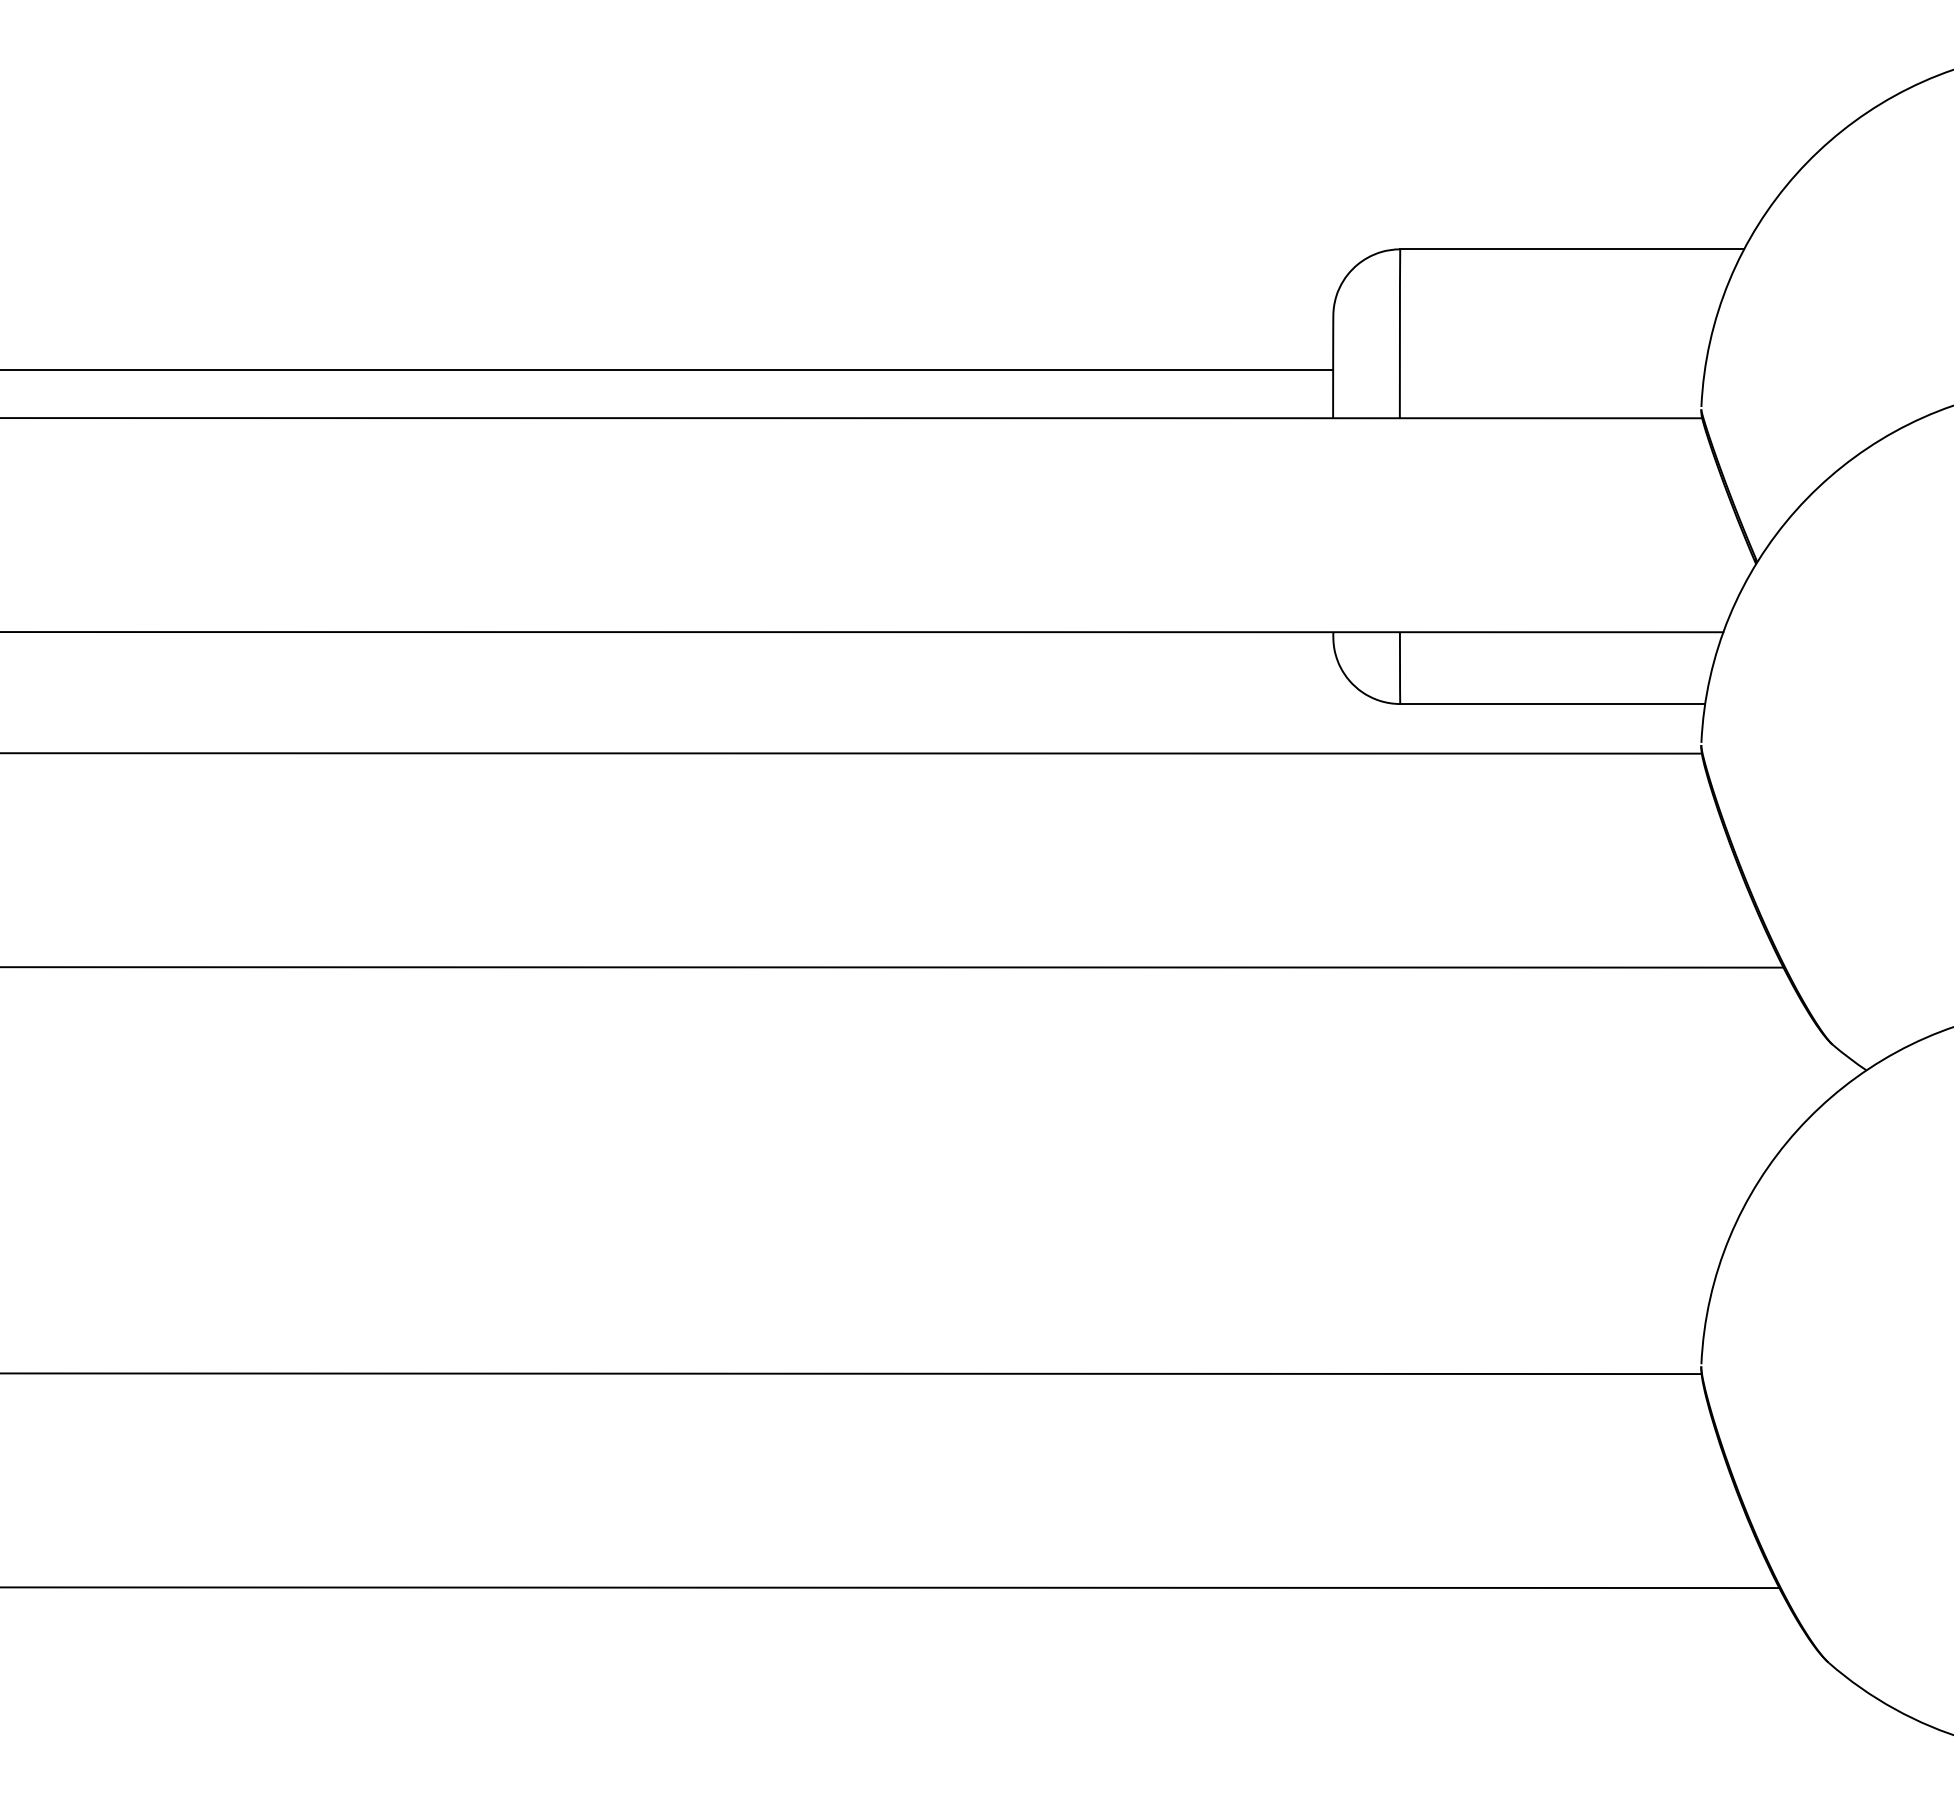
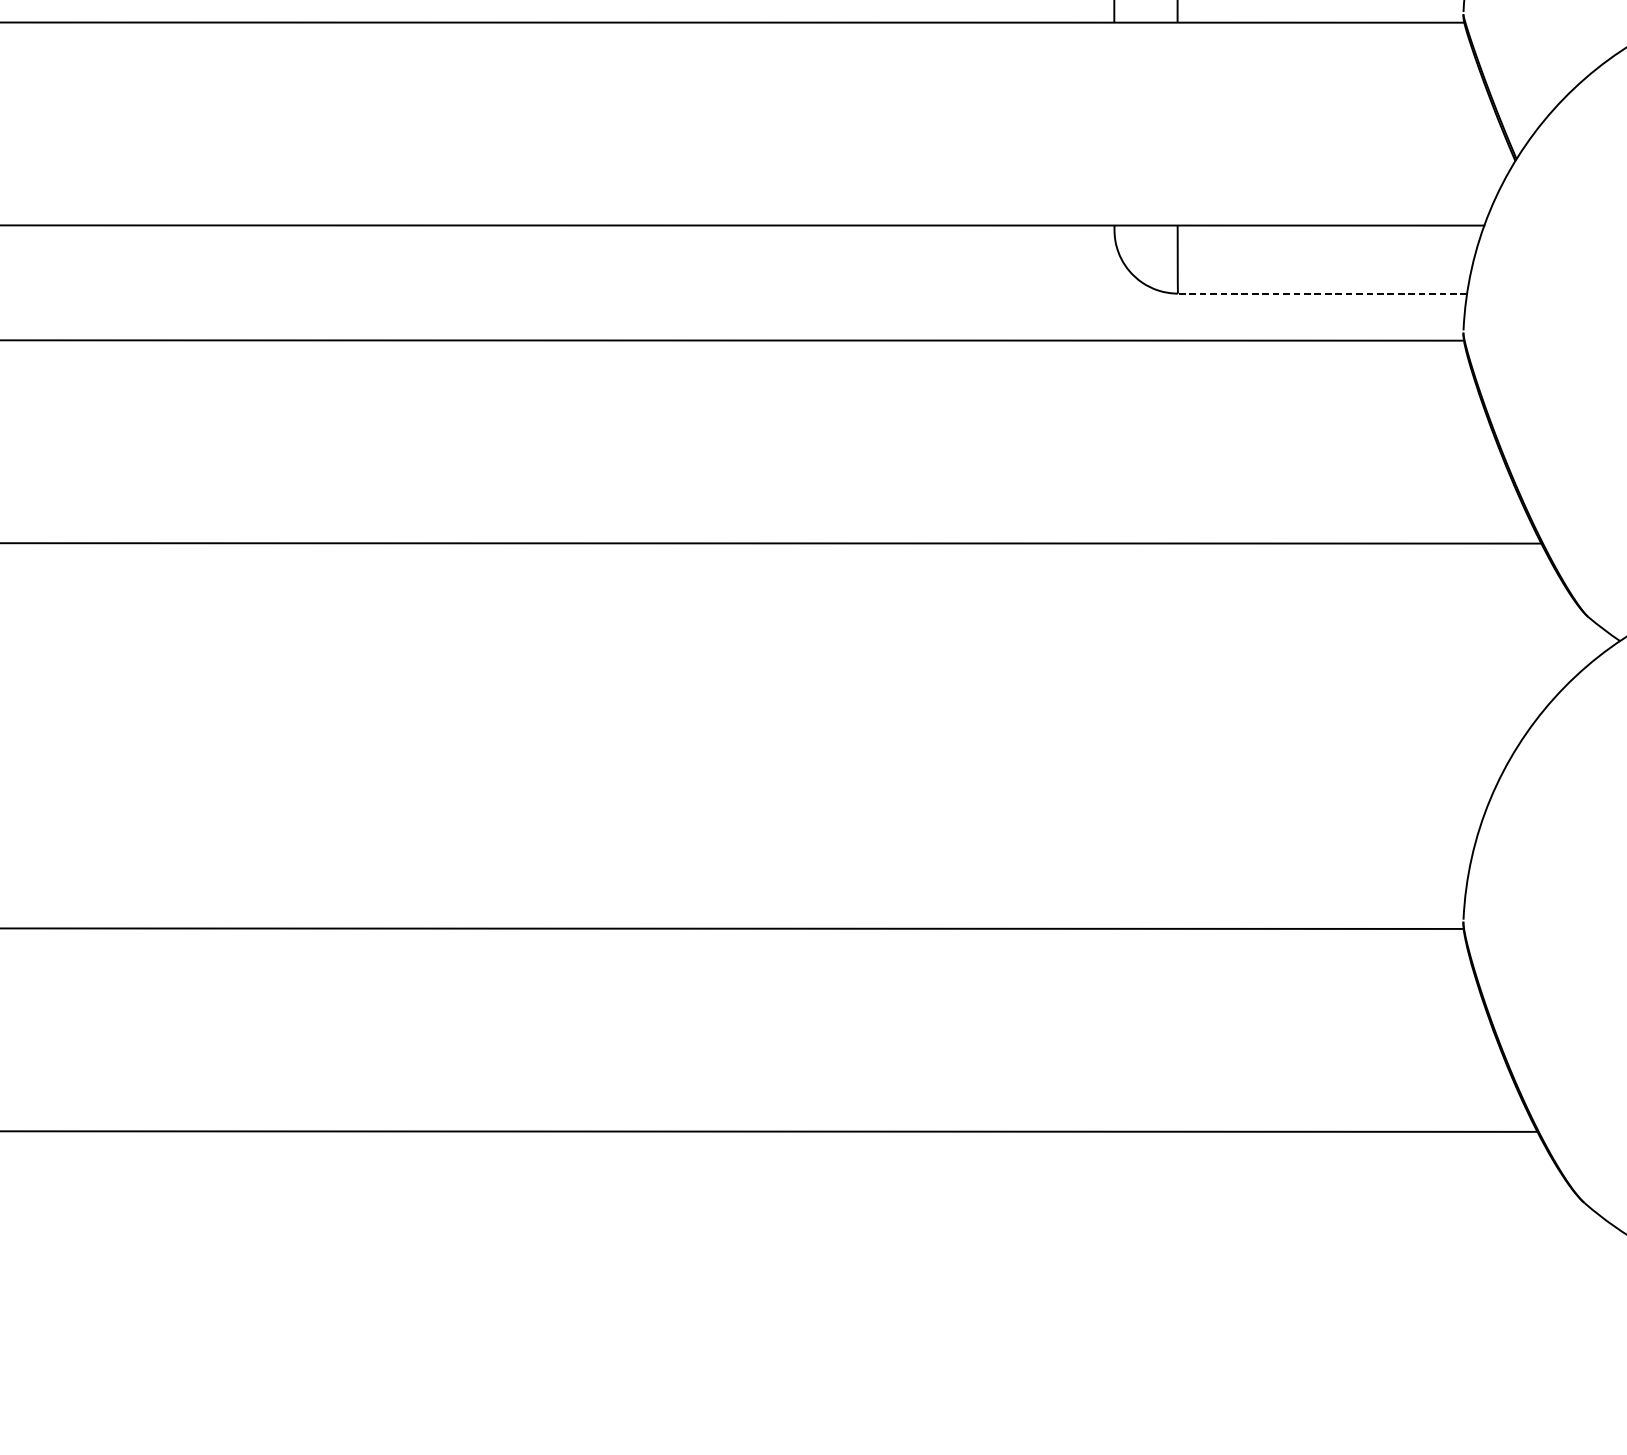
line: (1552, 704) -> (1322, 294), solid -> dashed

